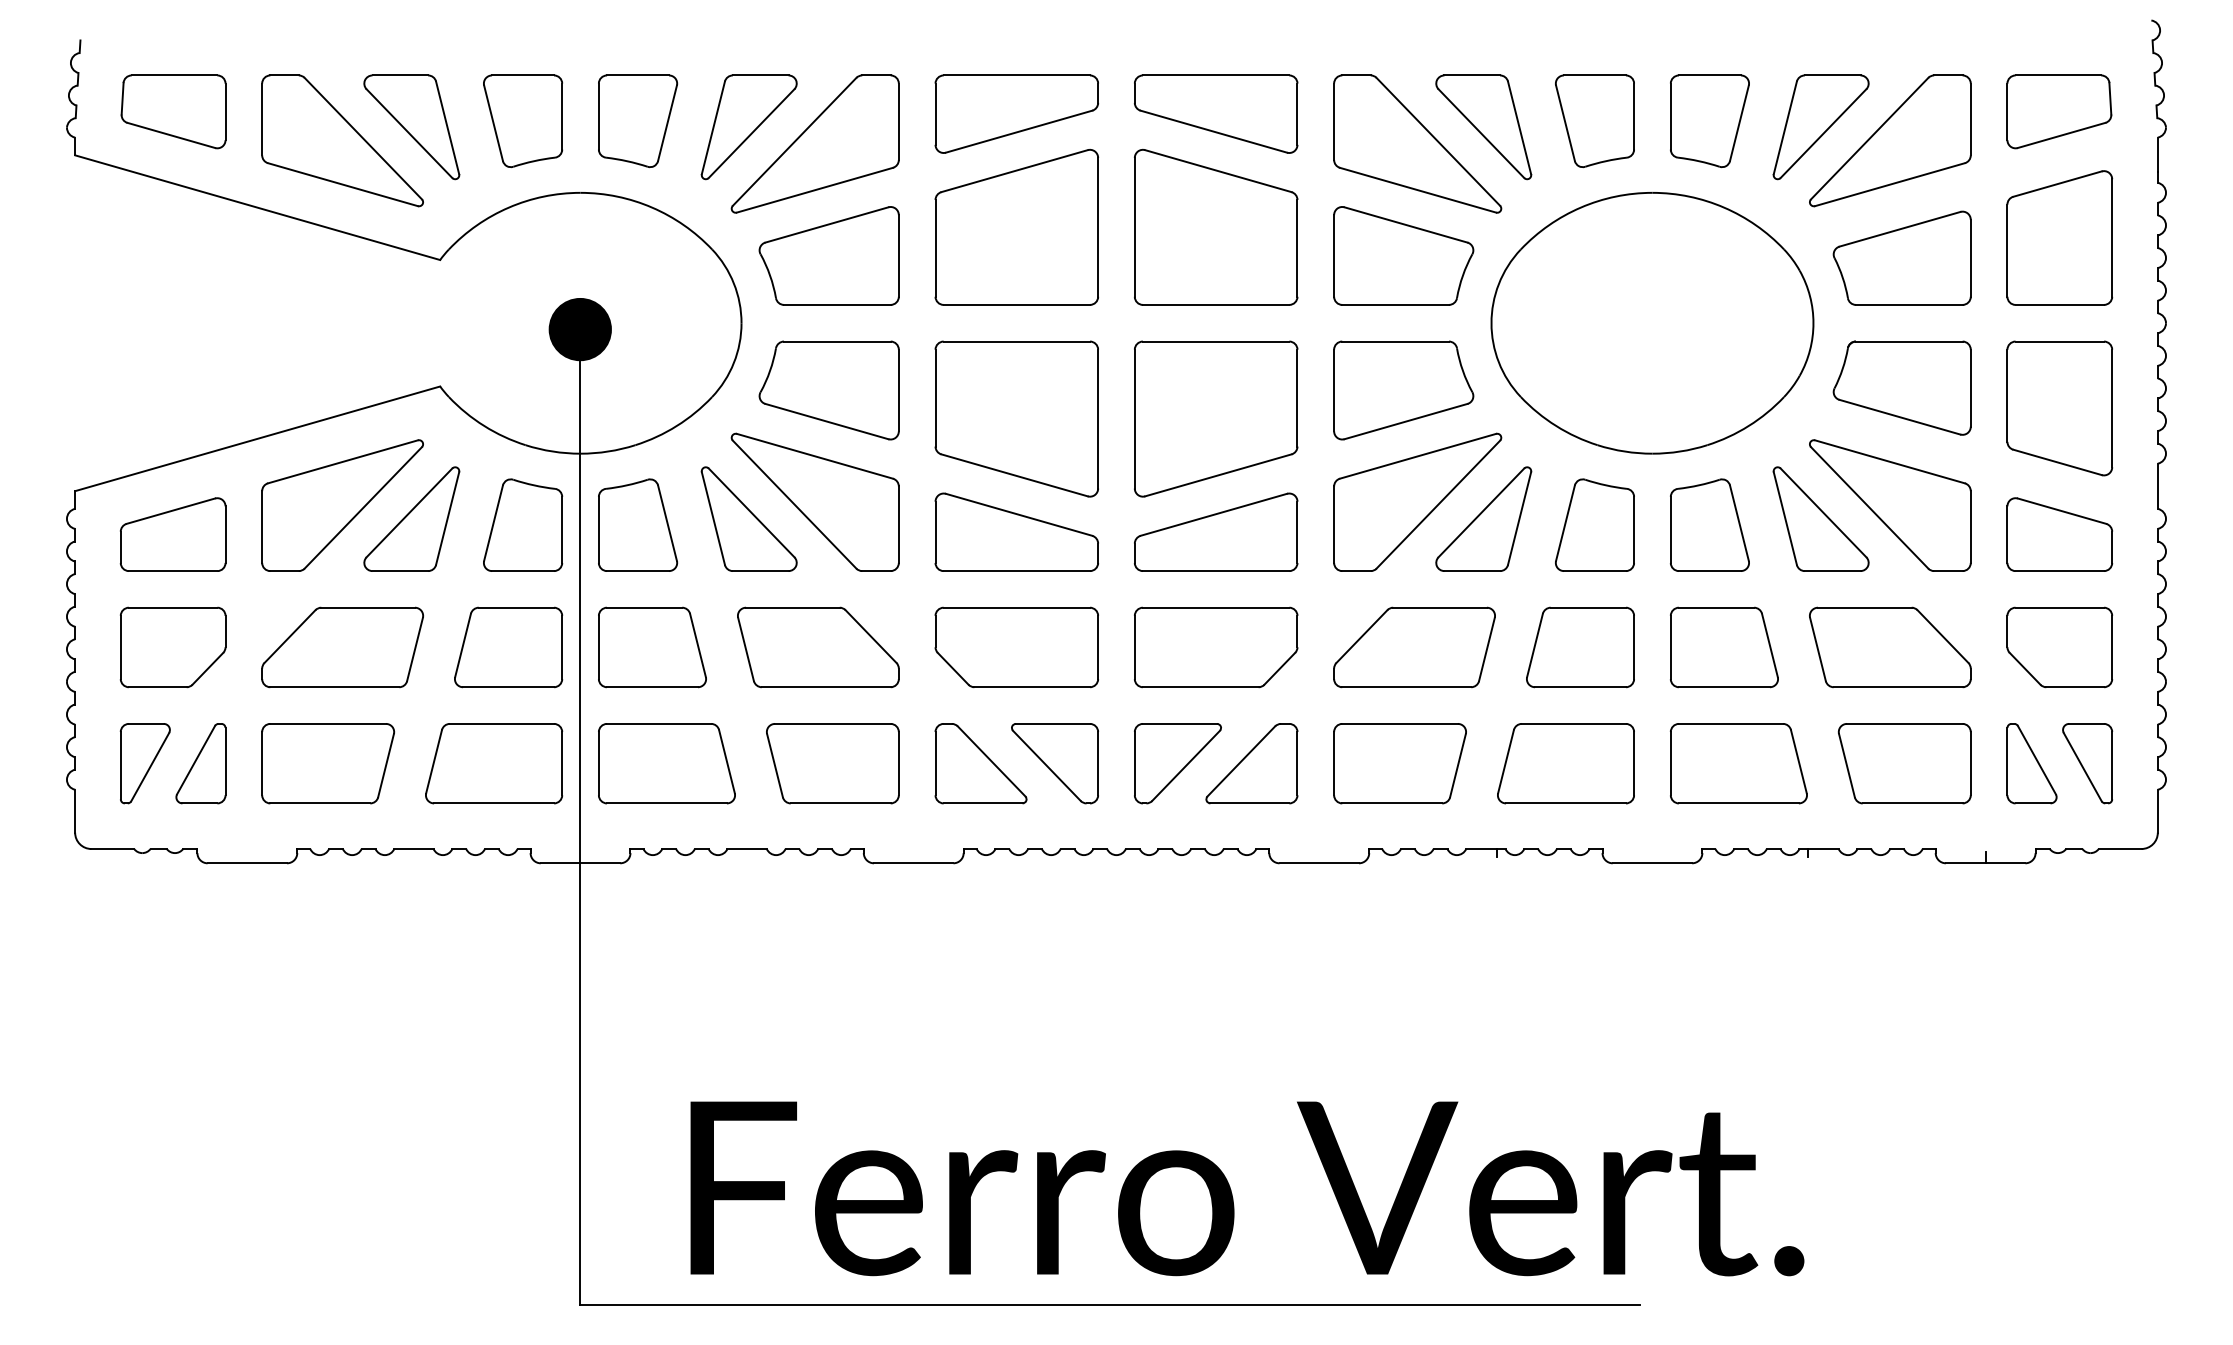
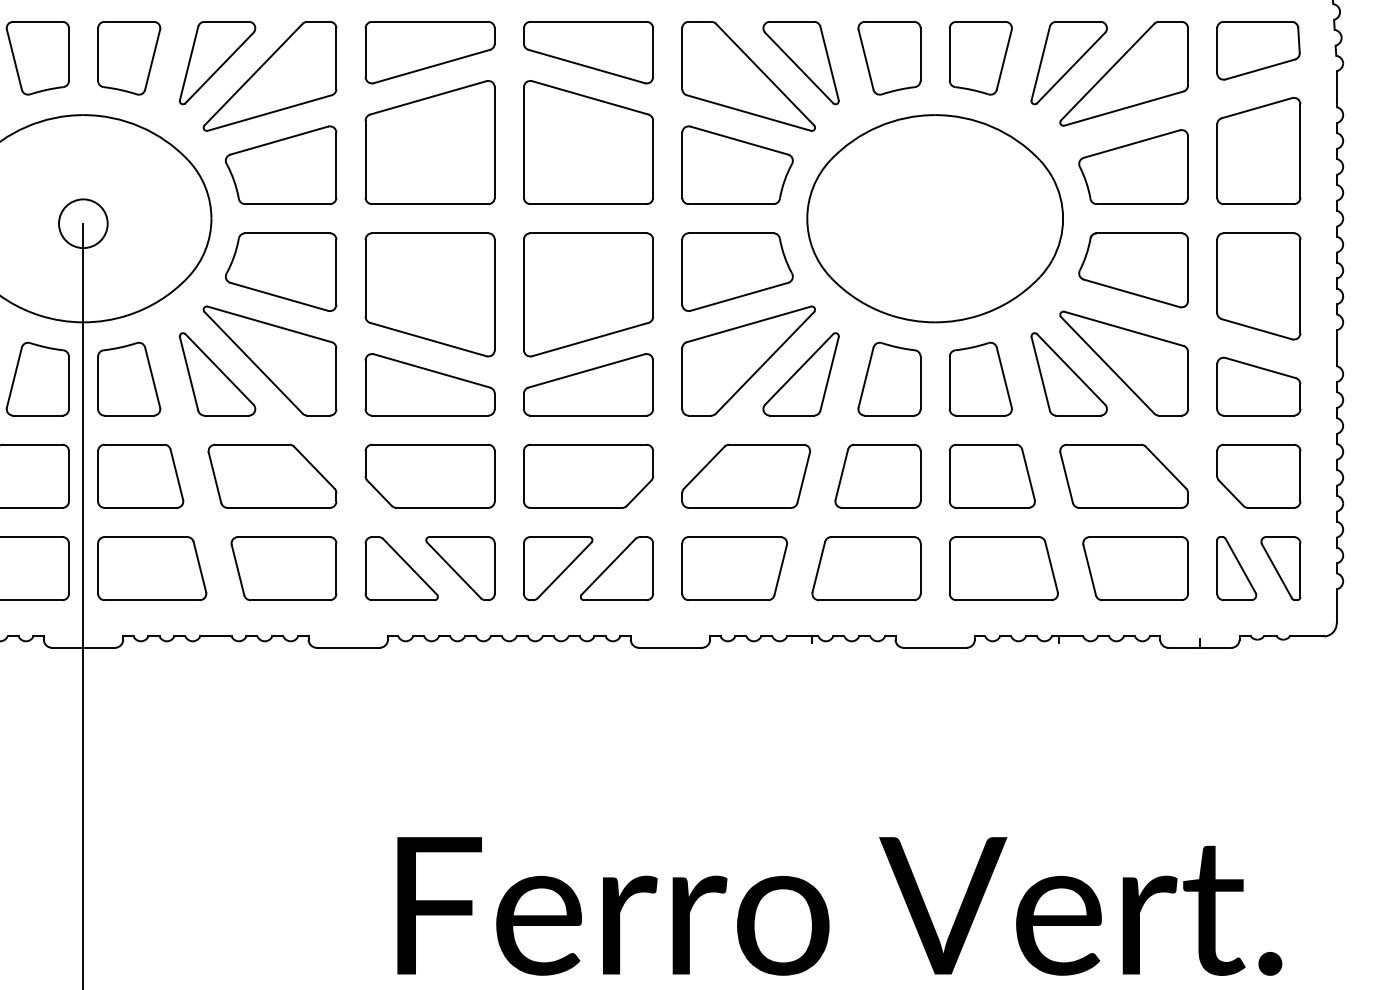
fill: (579, 329) -> (82, 223), removed
text: (1247, 1188) -> (839, 906), moved

